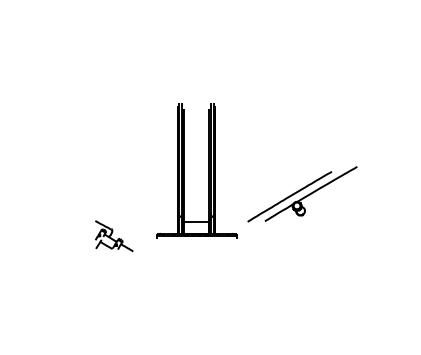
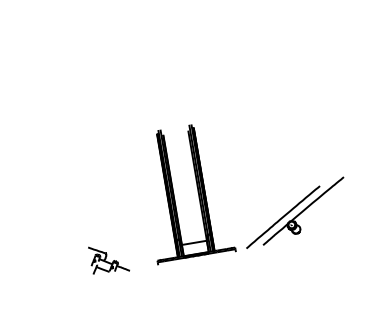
part: (302, 194) -> (295, 213), moved
part: (114, 235) -> (109, 258), moved

